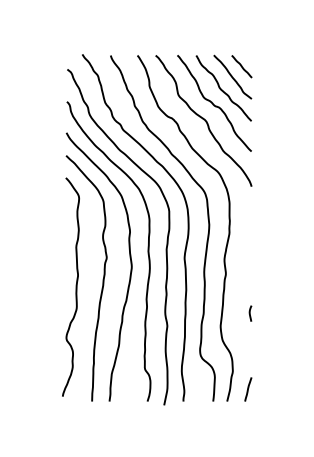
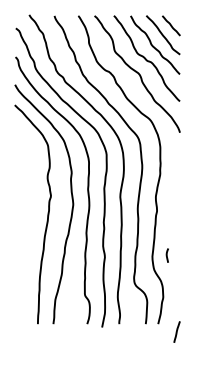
curve: (75, 286) -> (23, 221), removed
curve: (250, 313) -> (167, 255), moved
line: (248, 389) -> (177, 332), moved

